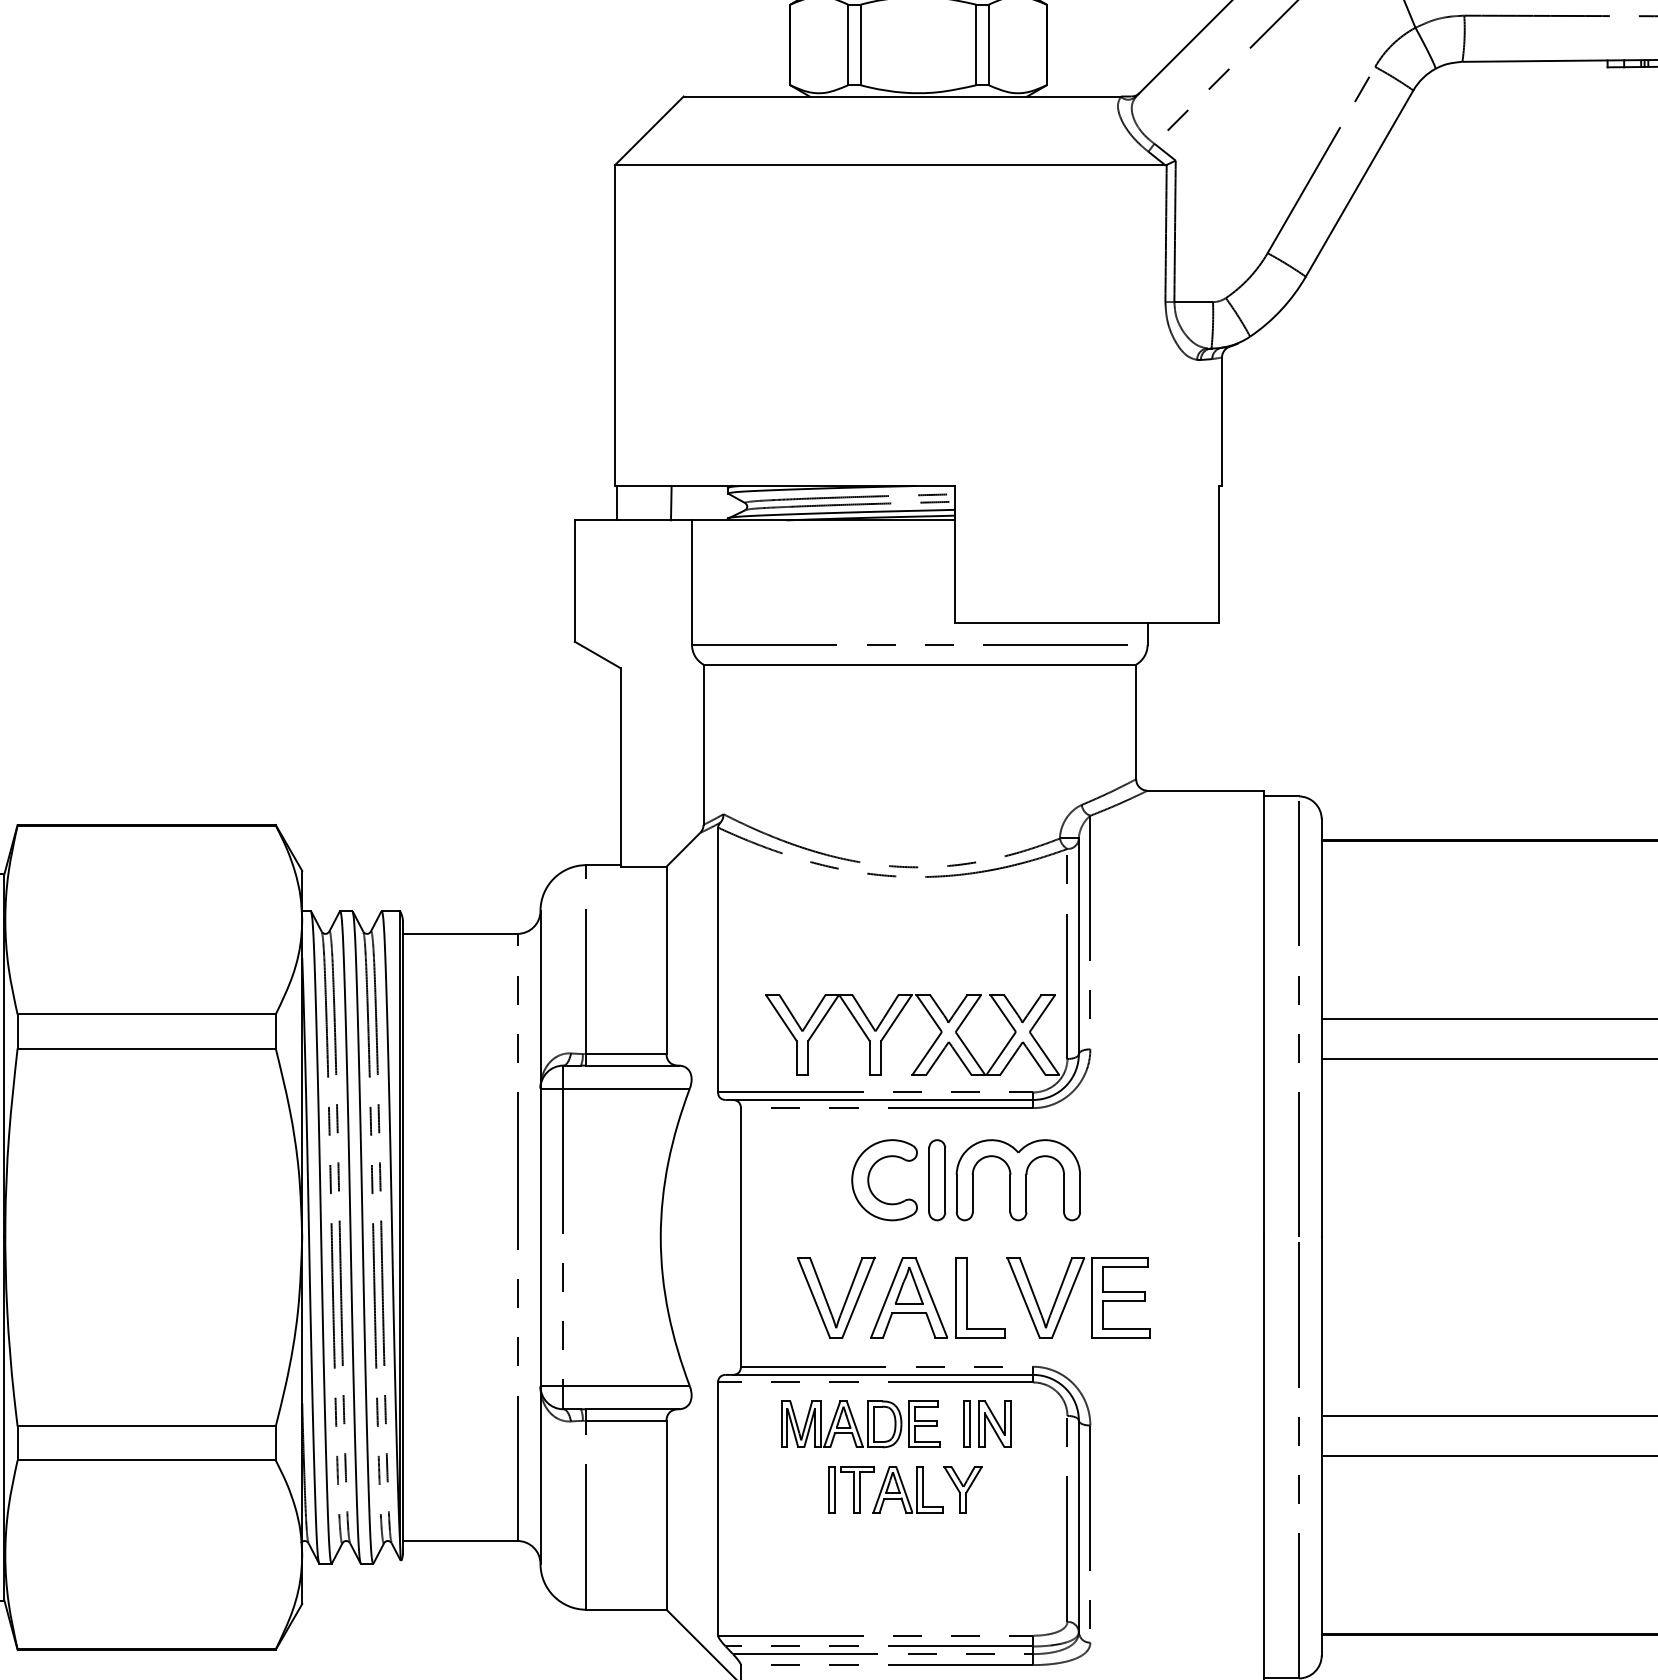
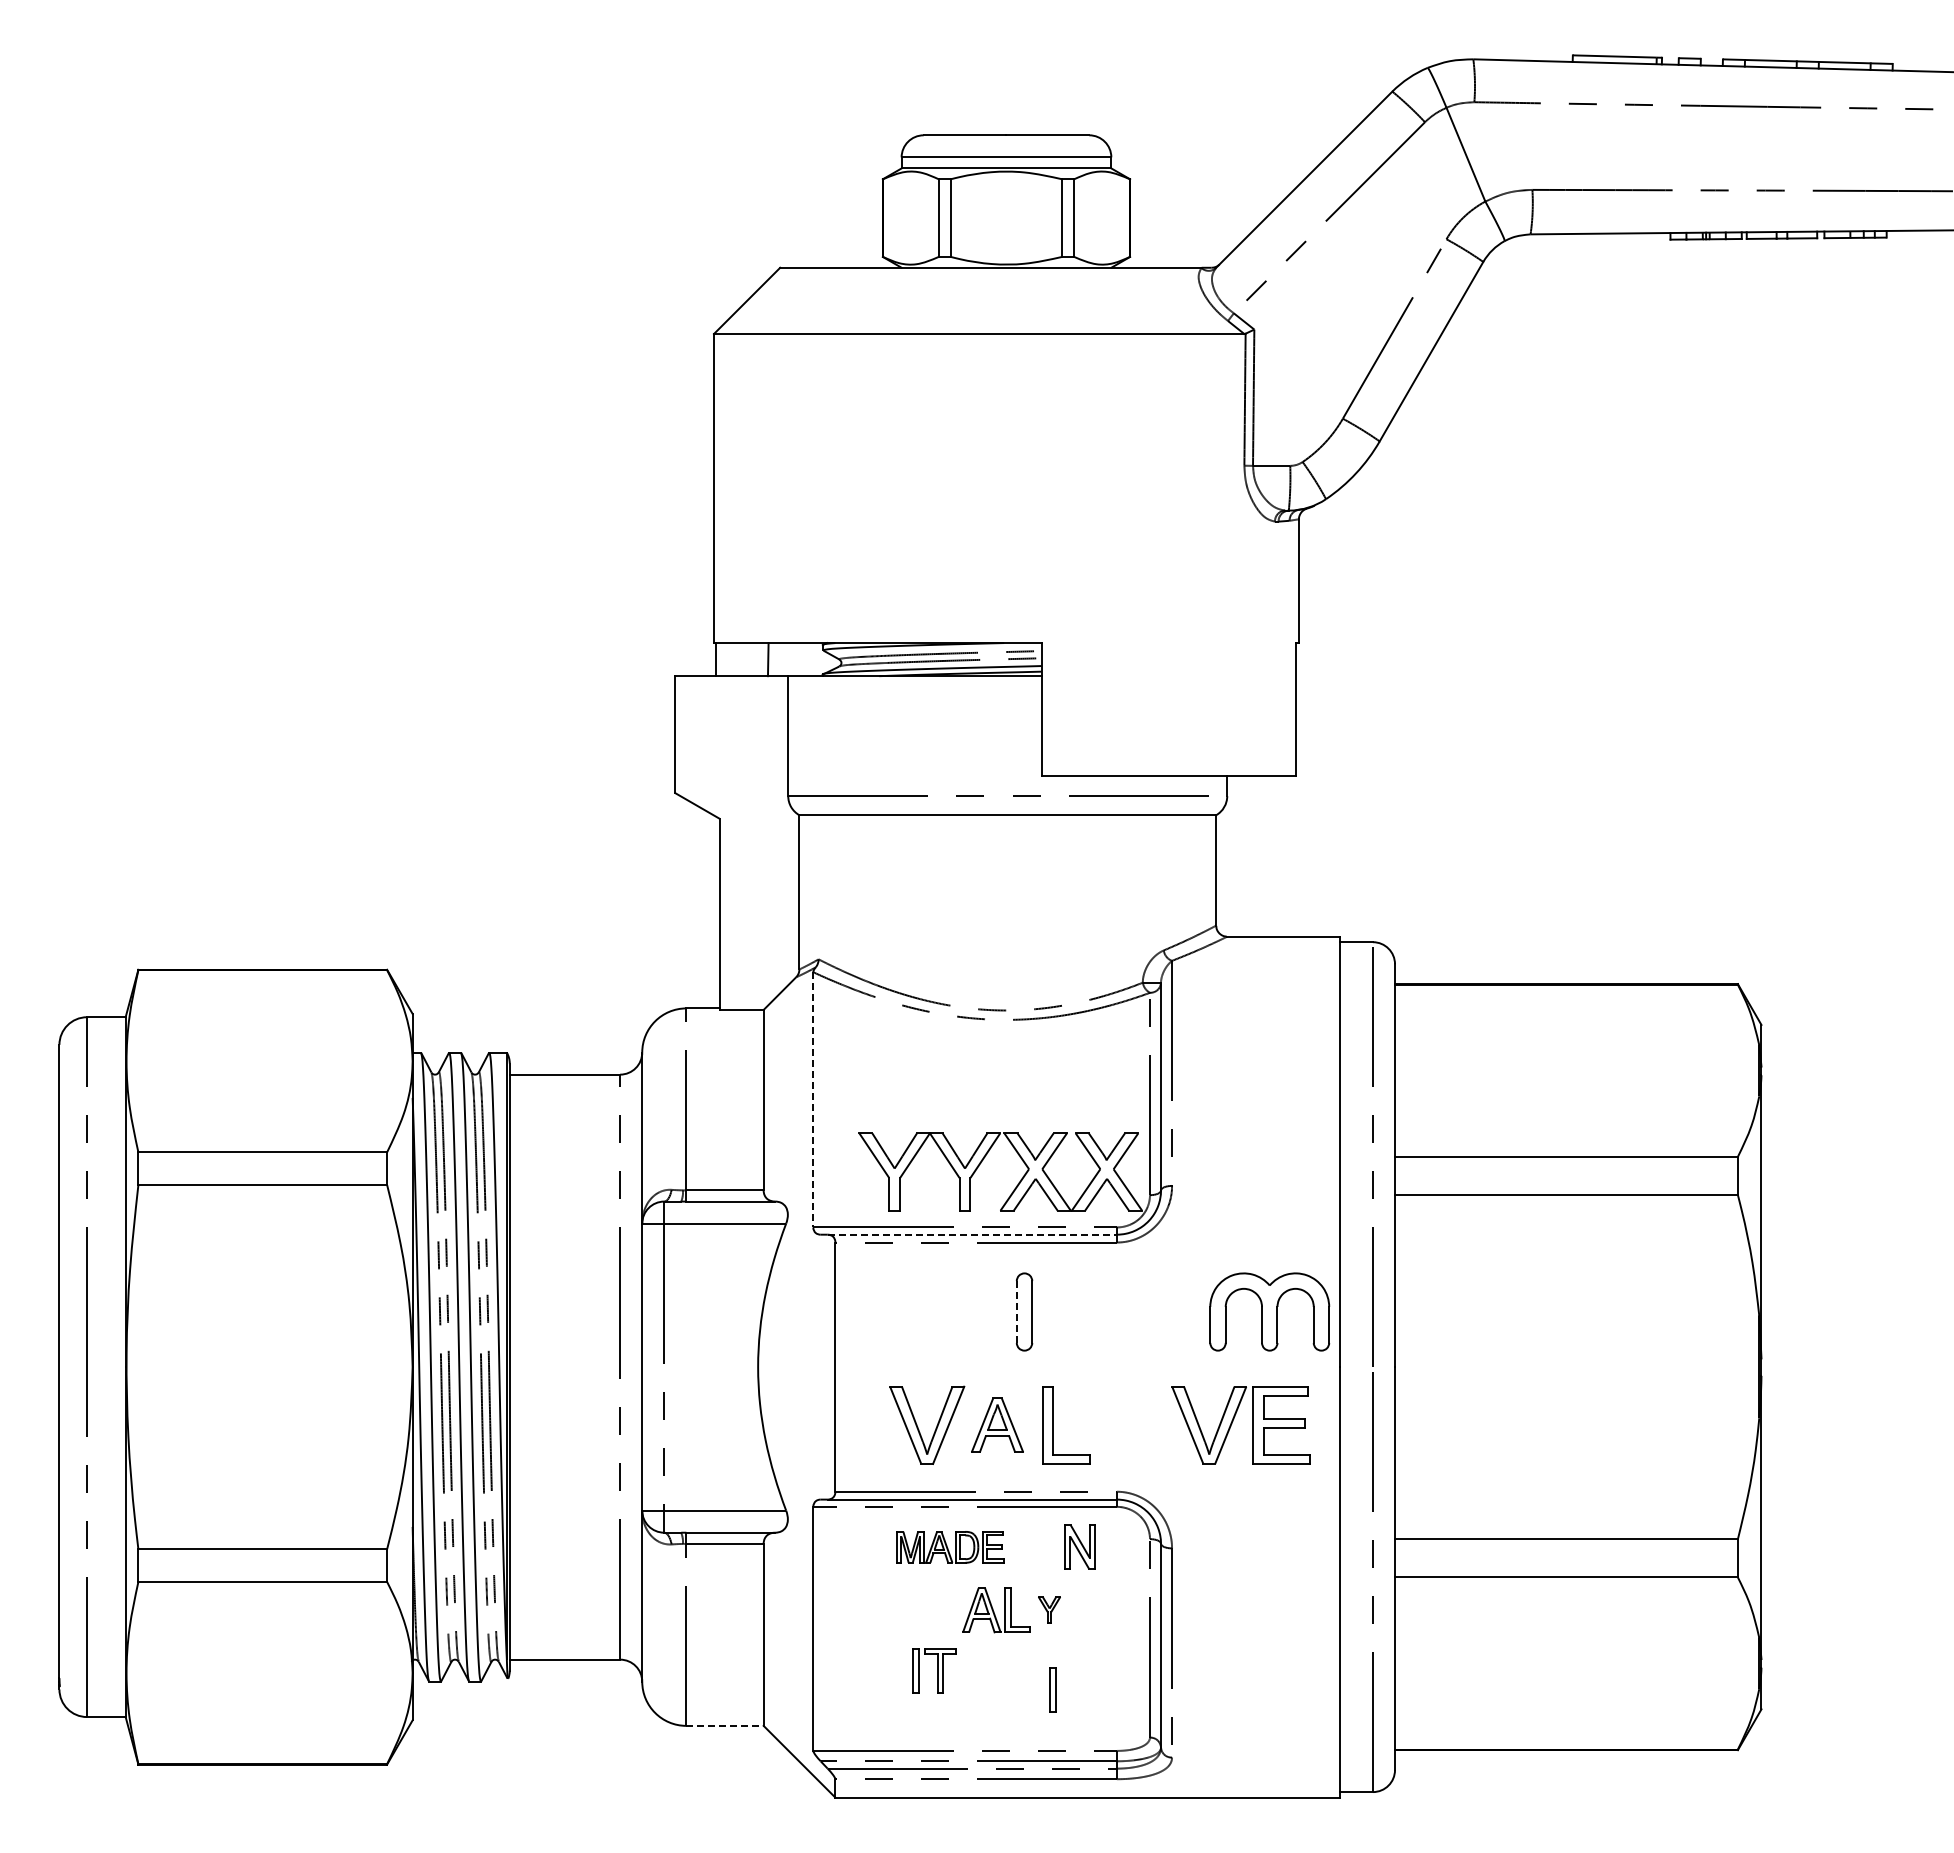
line: (718, 959) -> (813, 1099), solid -> dashed
line: (883, 1099) -> (972, 1234), solid -> dashed
part: (869, 1177) -> (959, 1309), removed
part: (1018, 1179) -> (1269, 1311), moved
line: (928, 1180) -> (1016, 1312), solid -> dashed
part: (1071, 1293) -> (1233, 1421), moved
part: (909, 1298) -> (997, 1425), size x0.7
part: (966, 1423) -> (1052, 1689), moved
part: (860, 1424) -> (950, 1547), size x0.7
part: (851, 1488) -> (934, 1670), moved
part: (963, 1488) -> (1049, 1609), size x0.6
line: (626, 1609) -> (725, 1725), solid -> dashed

